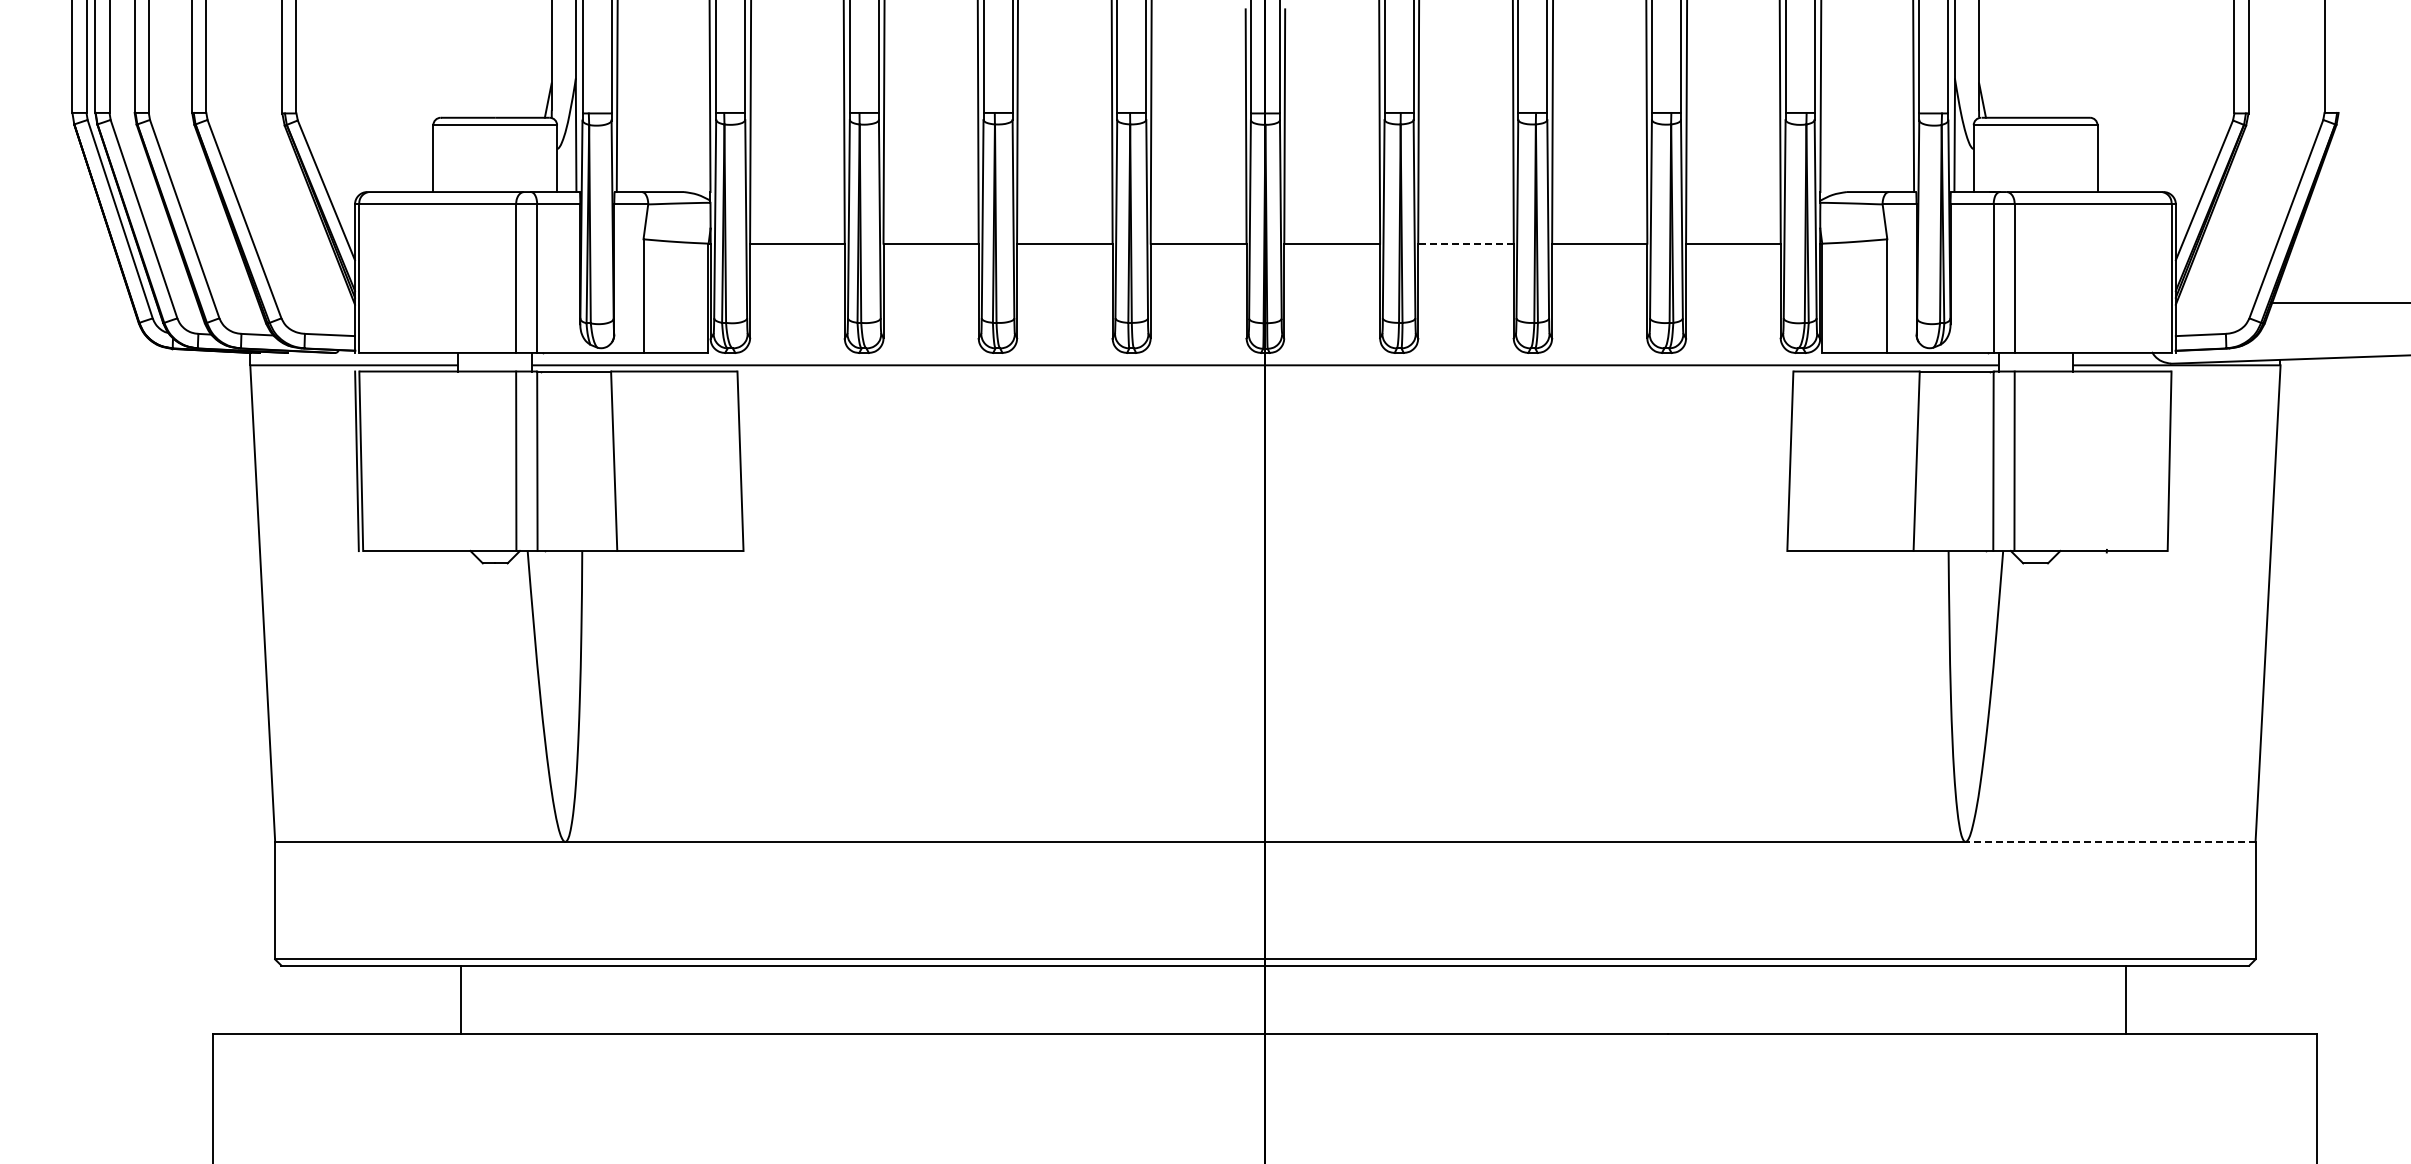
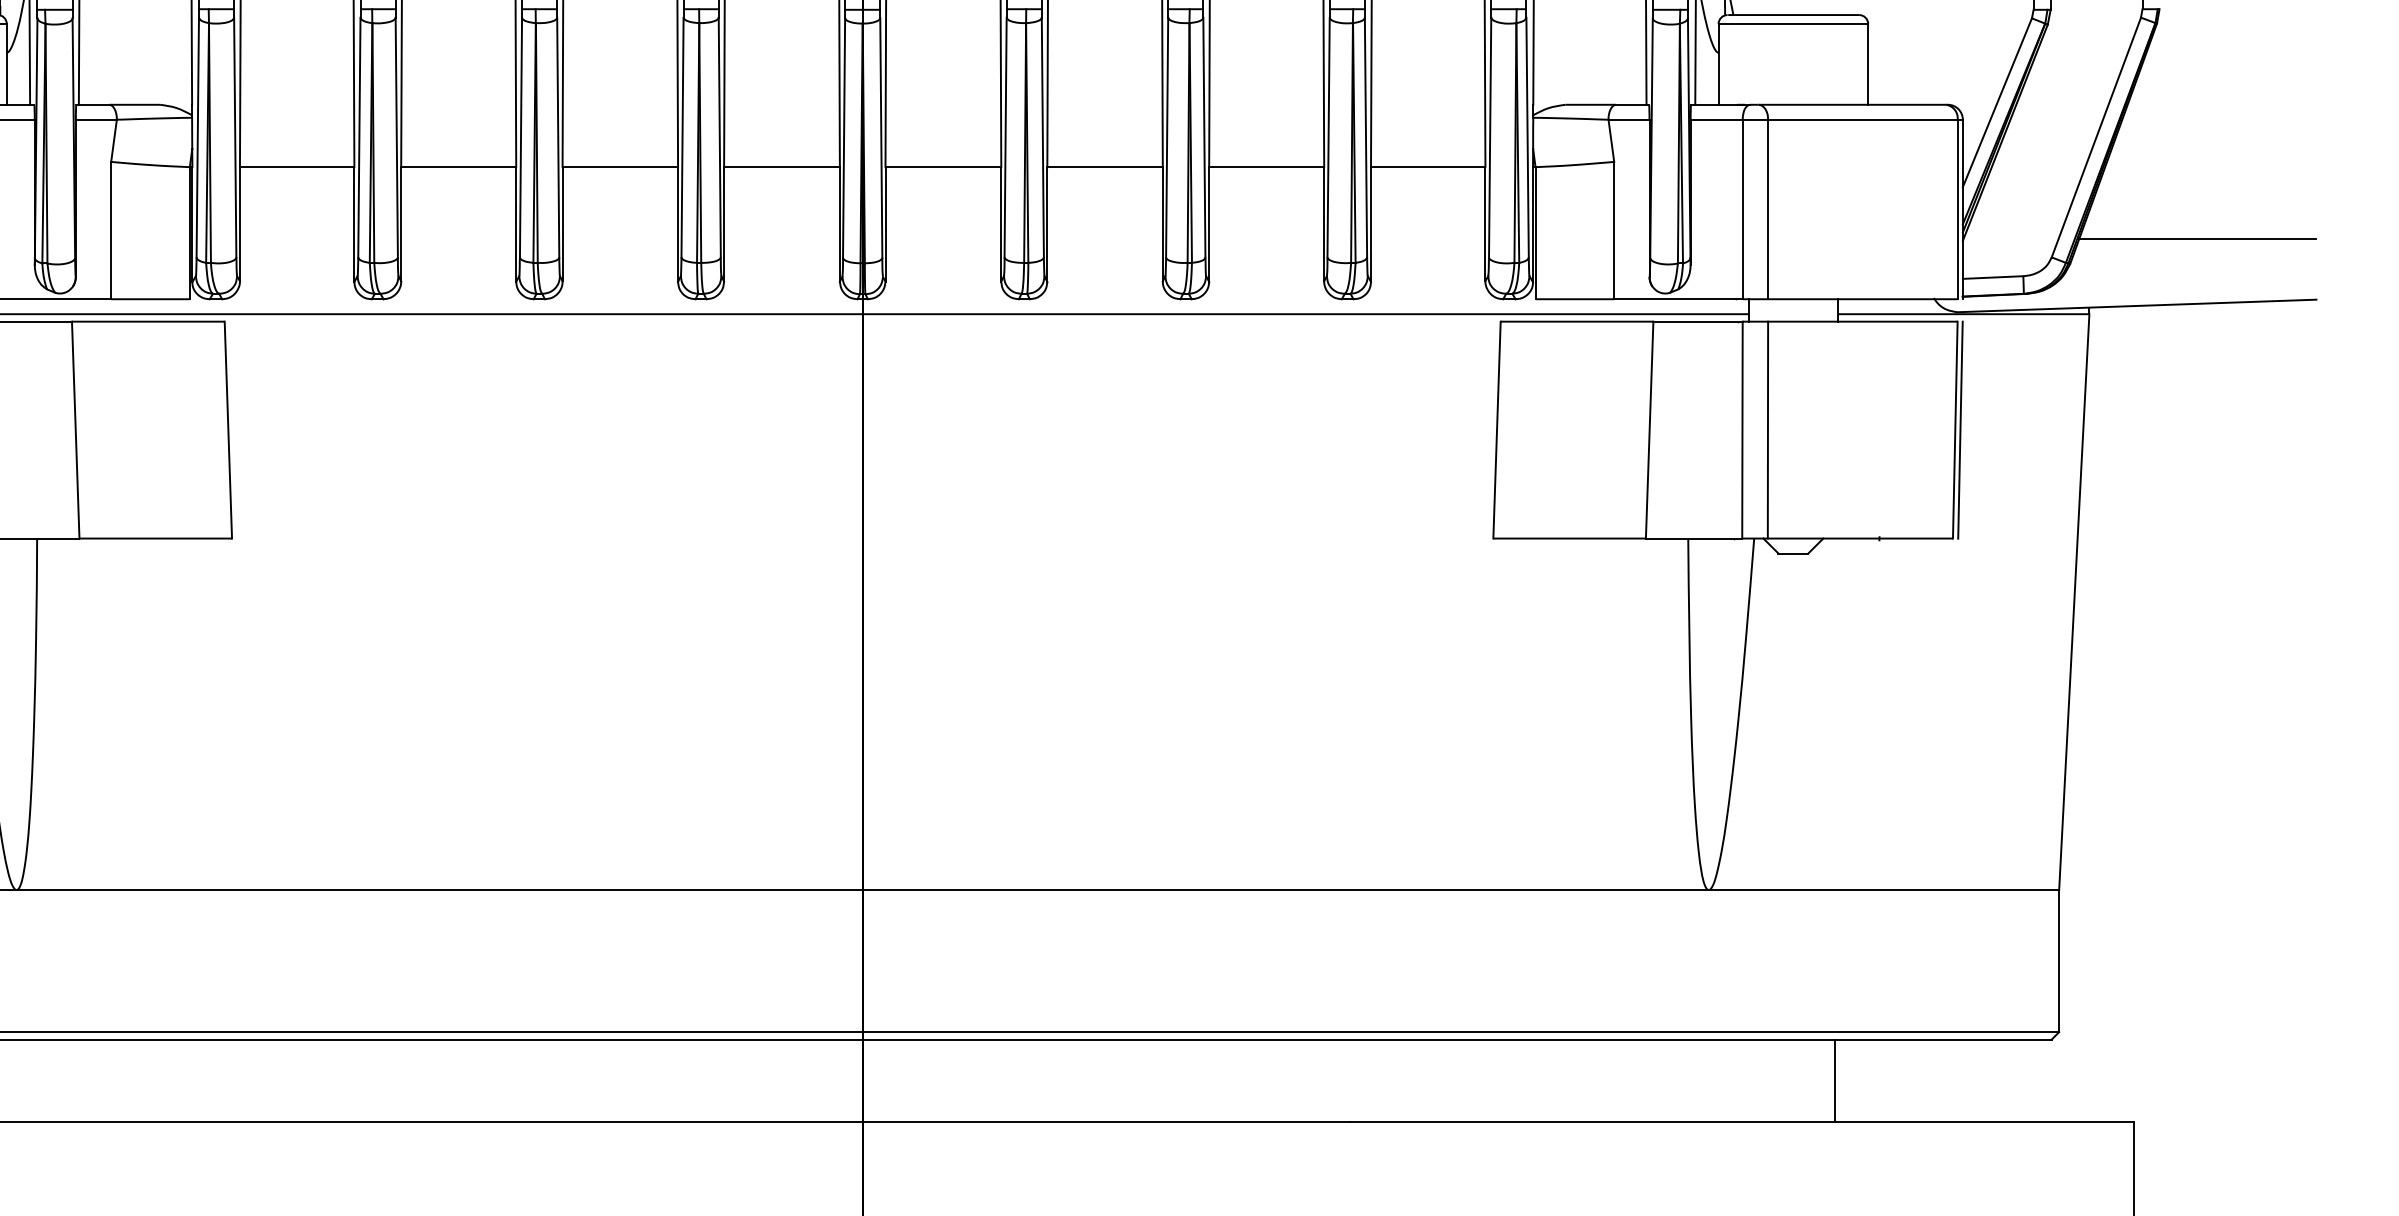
line: (1466, 243) -> (1105, 166), dashed -> solid
line: (2173, 461) -> (1960, 430), added
line: (2110, 841) -> (1883, 889), dashed -> solid
line: (2125, 999) -> (1834, 1080), moved

